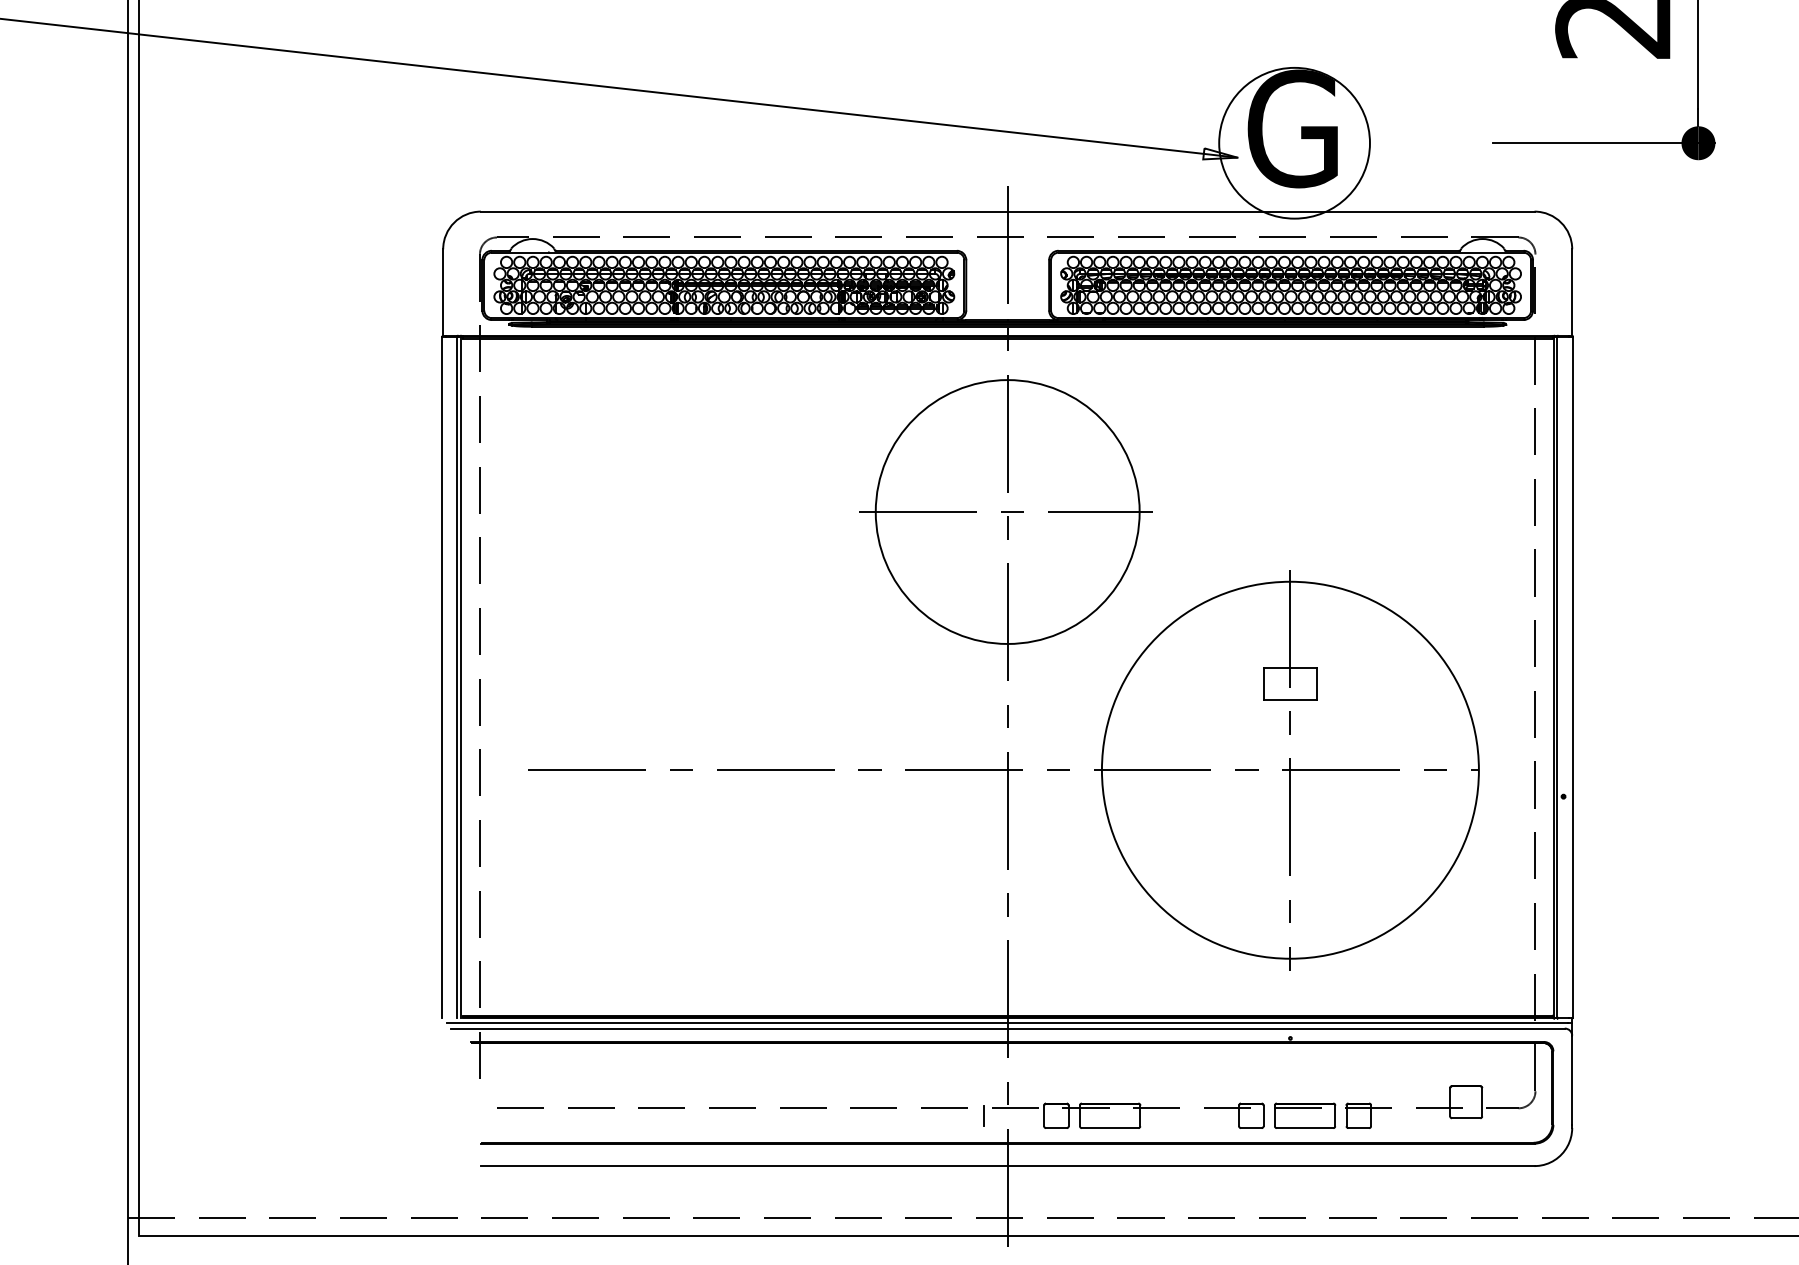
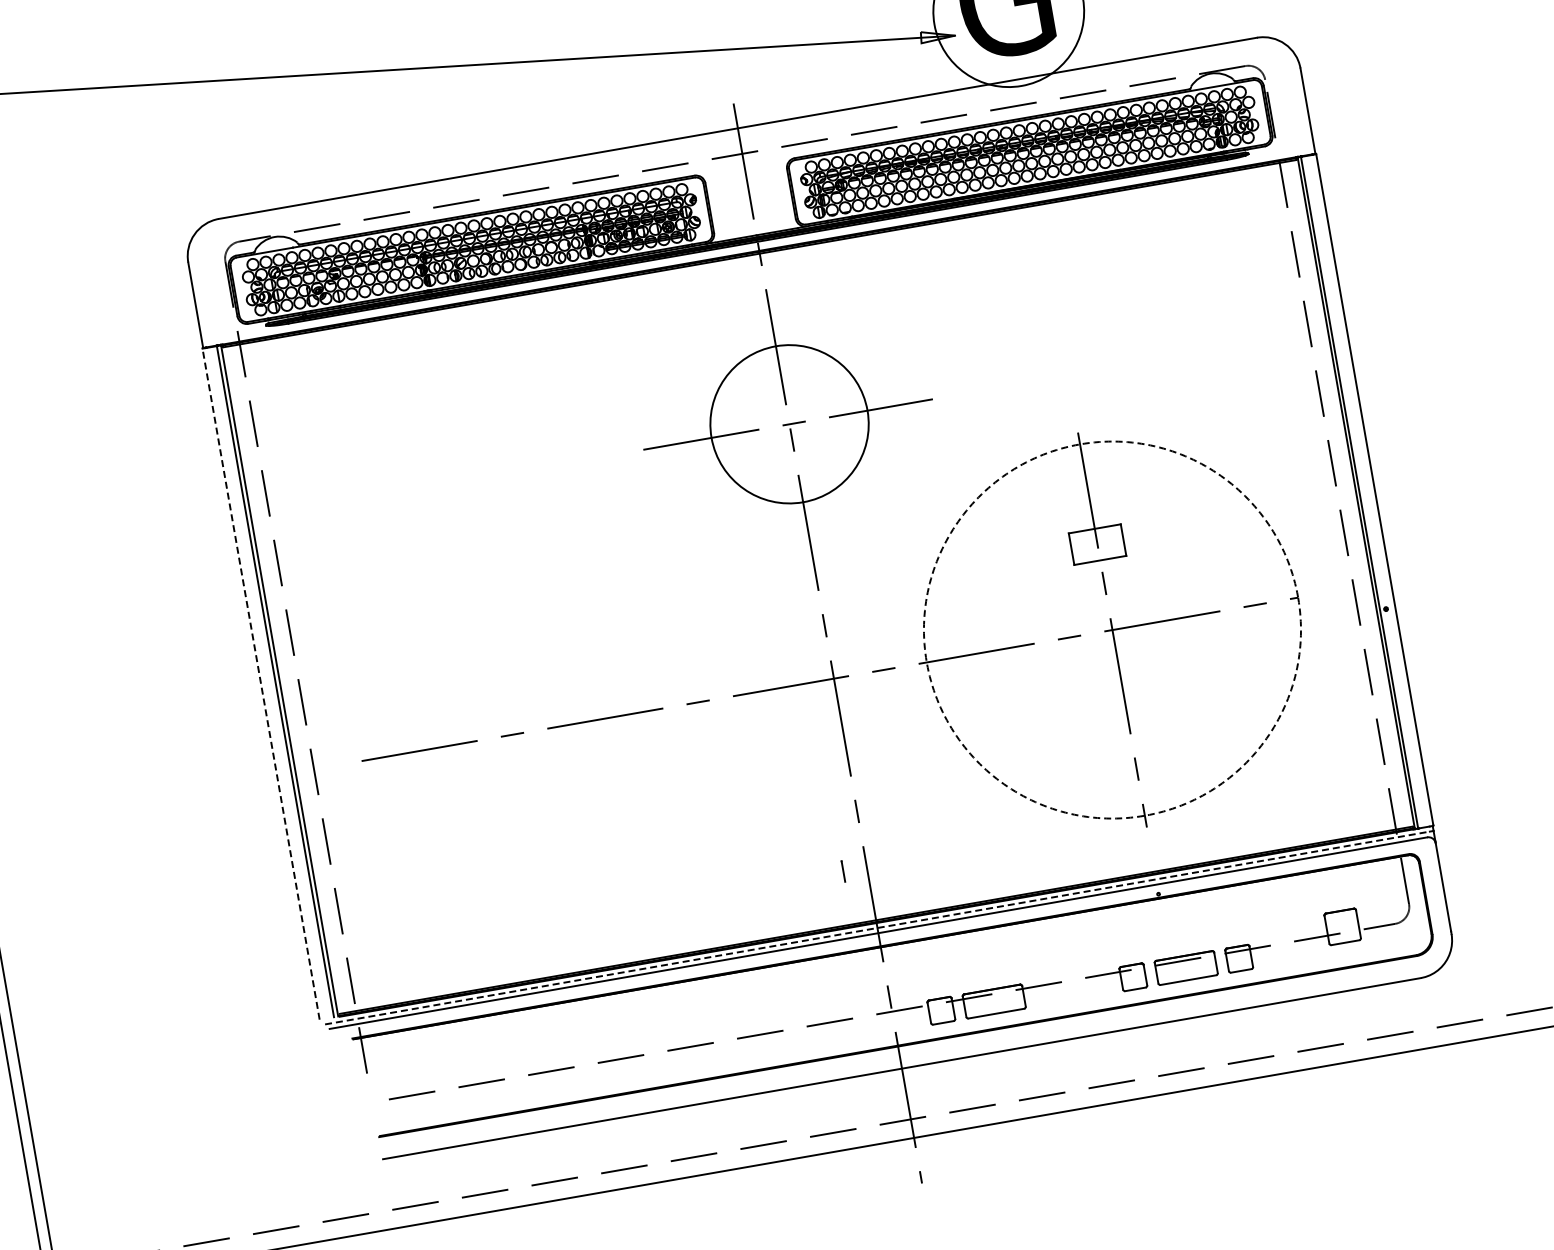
circle: (1007, 511) -> (789, 423), size x0.6
line: (442, 677) -> (261, 684), solid -> dashed
circle: (1289, 769) -> (1111, 629), solid -> dashed
line: (1007, 1023) -> (877, 928), solid -> dashed
line: (983, 1115) -> (842, 871), moved

